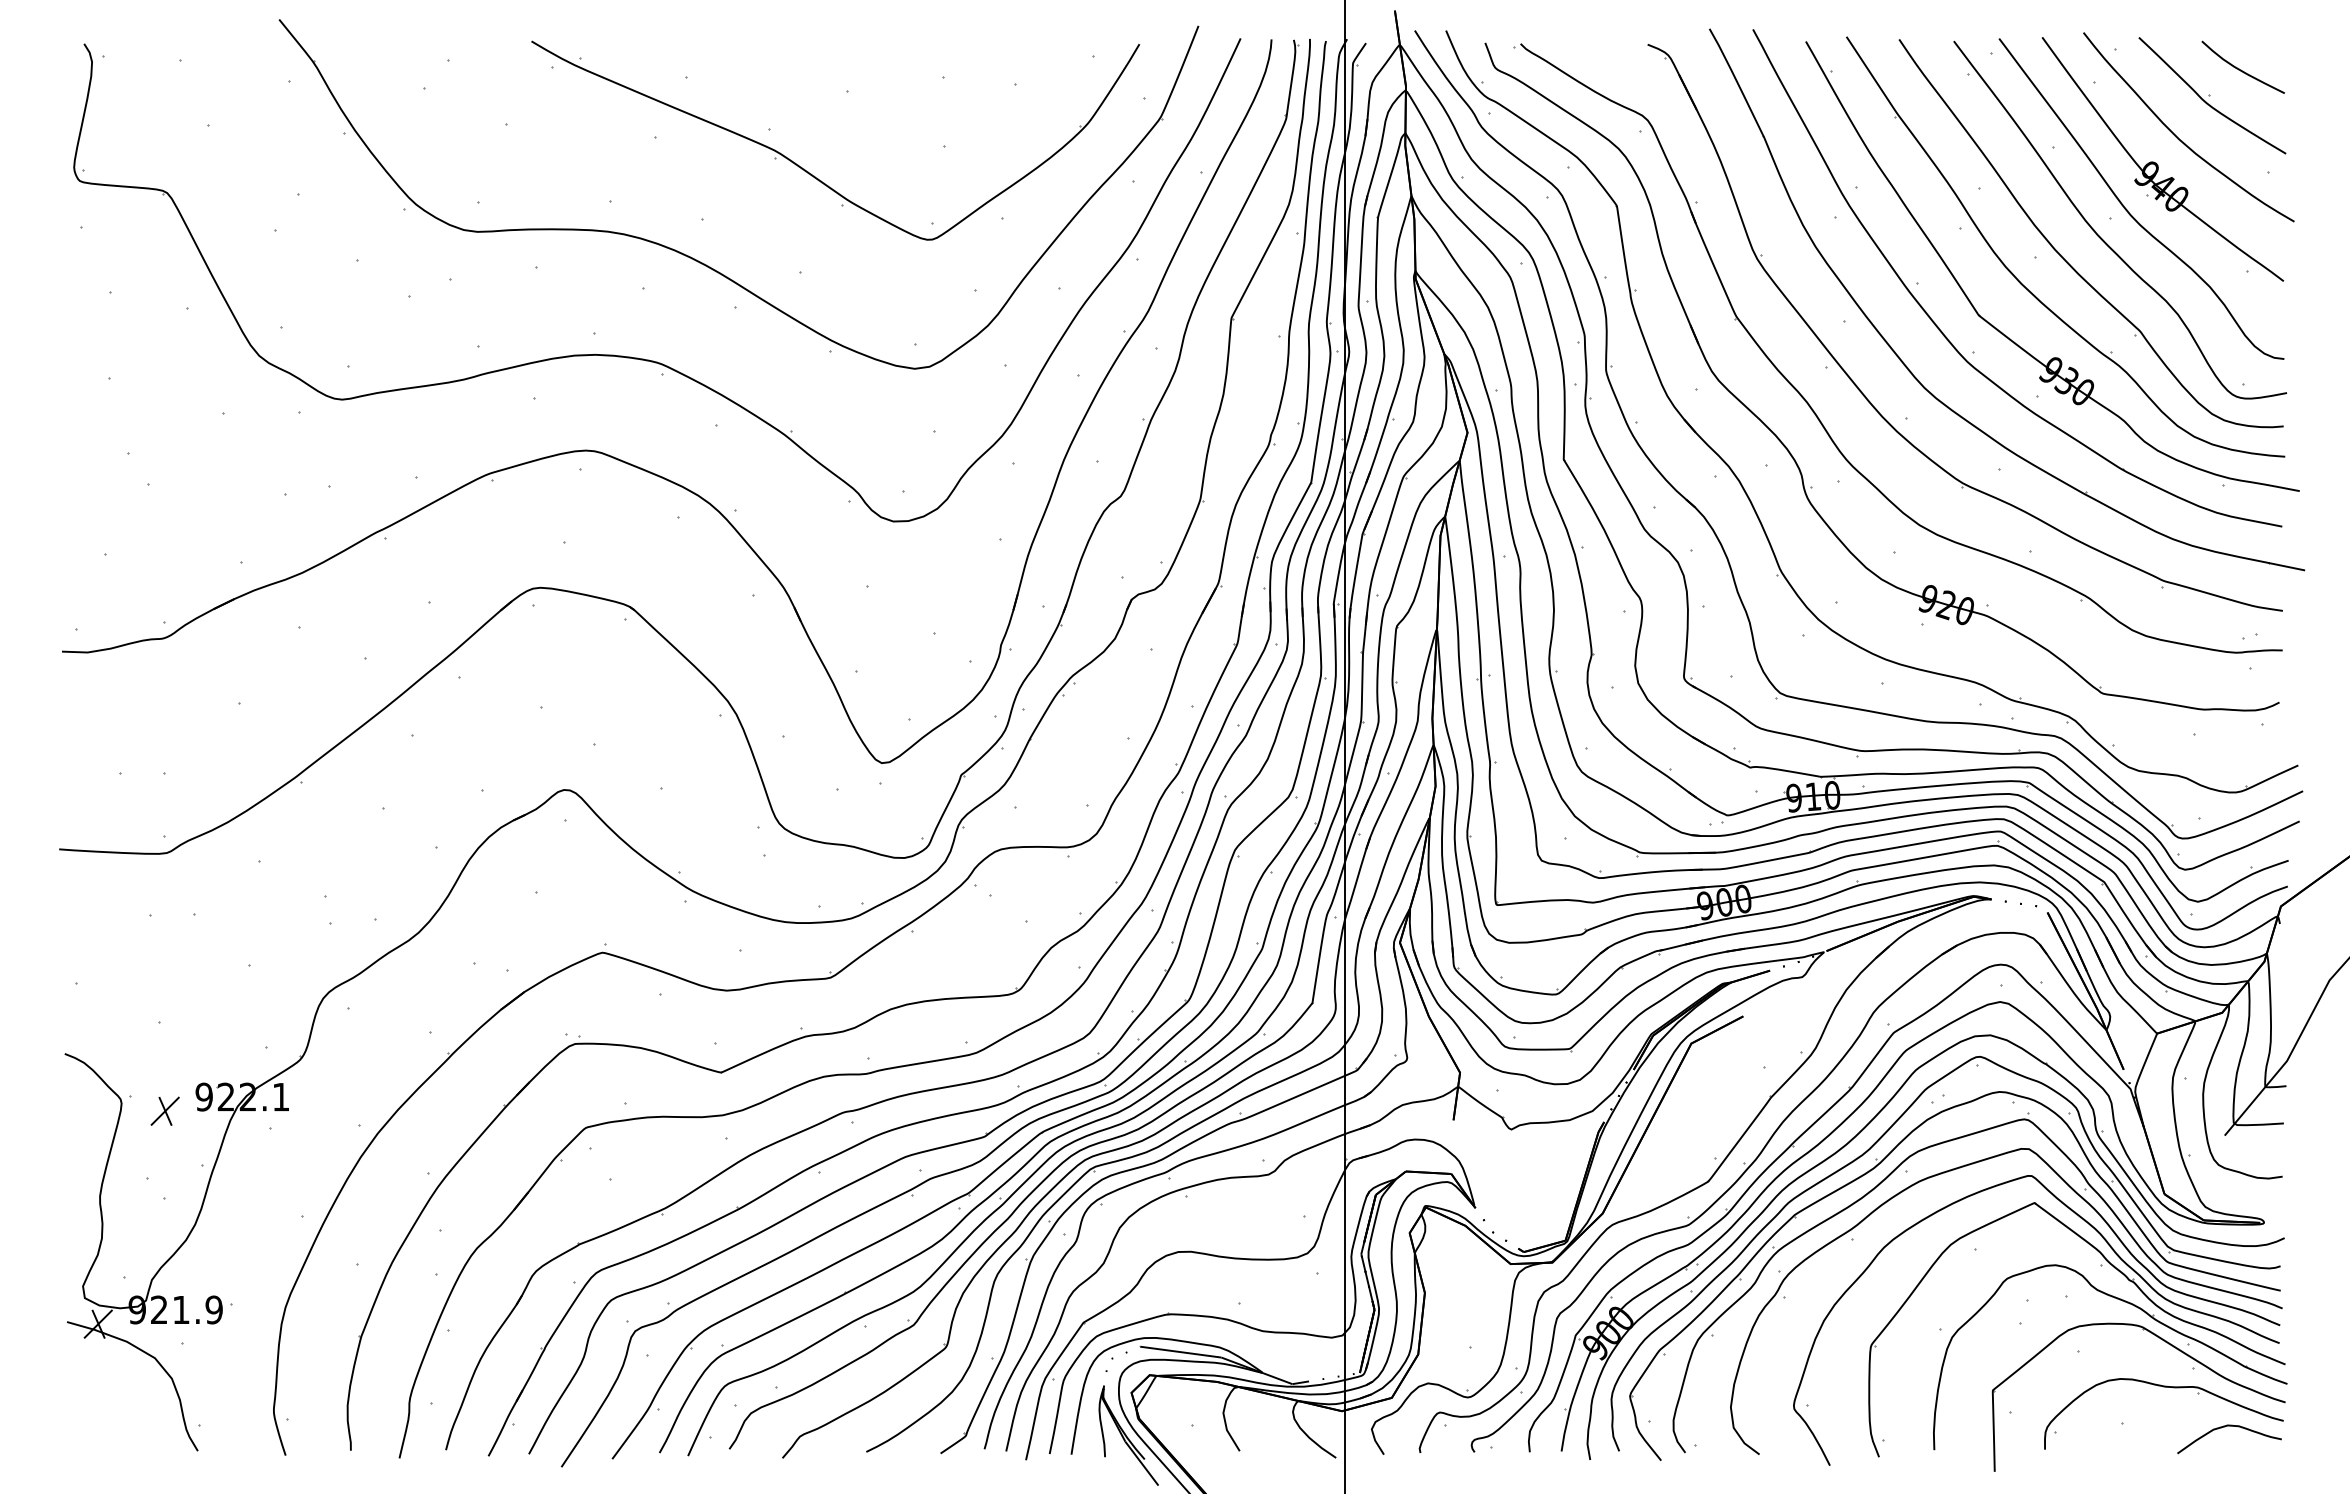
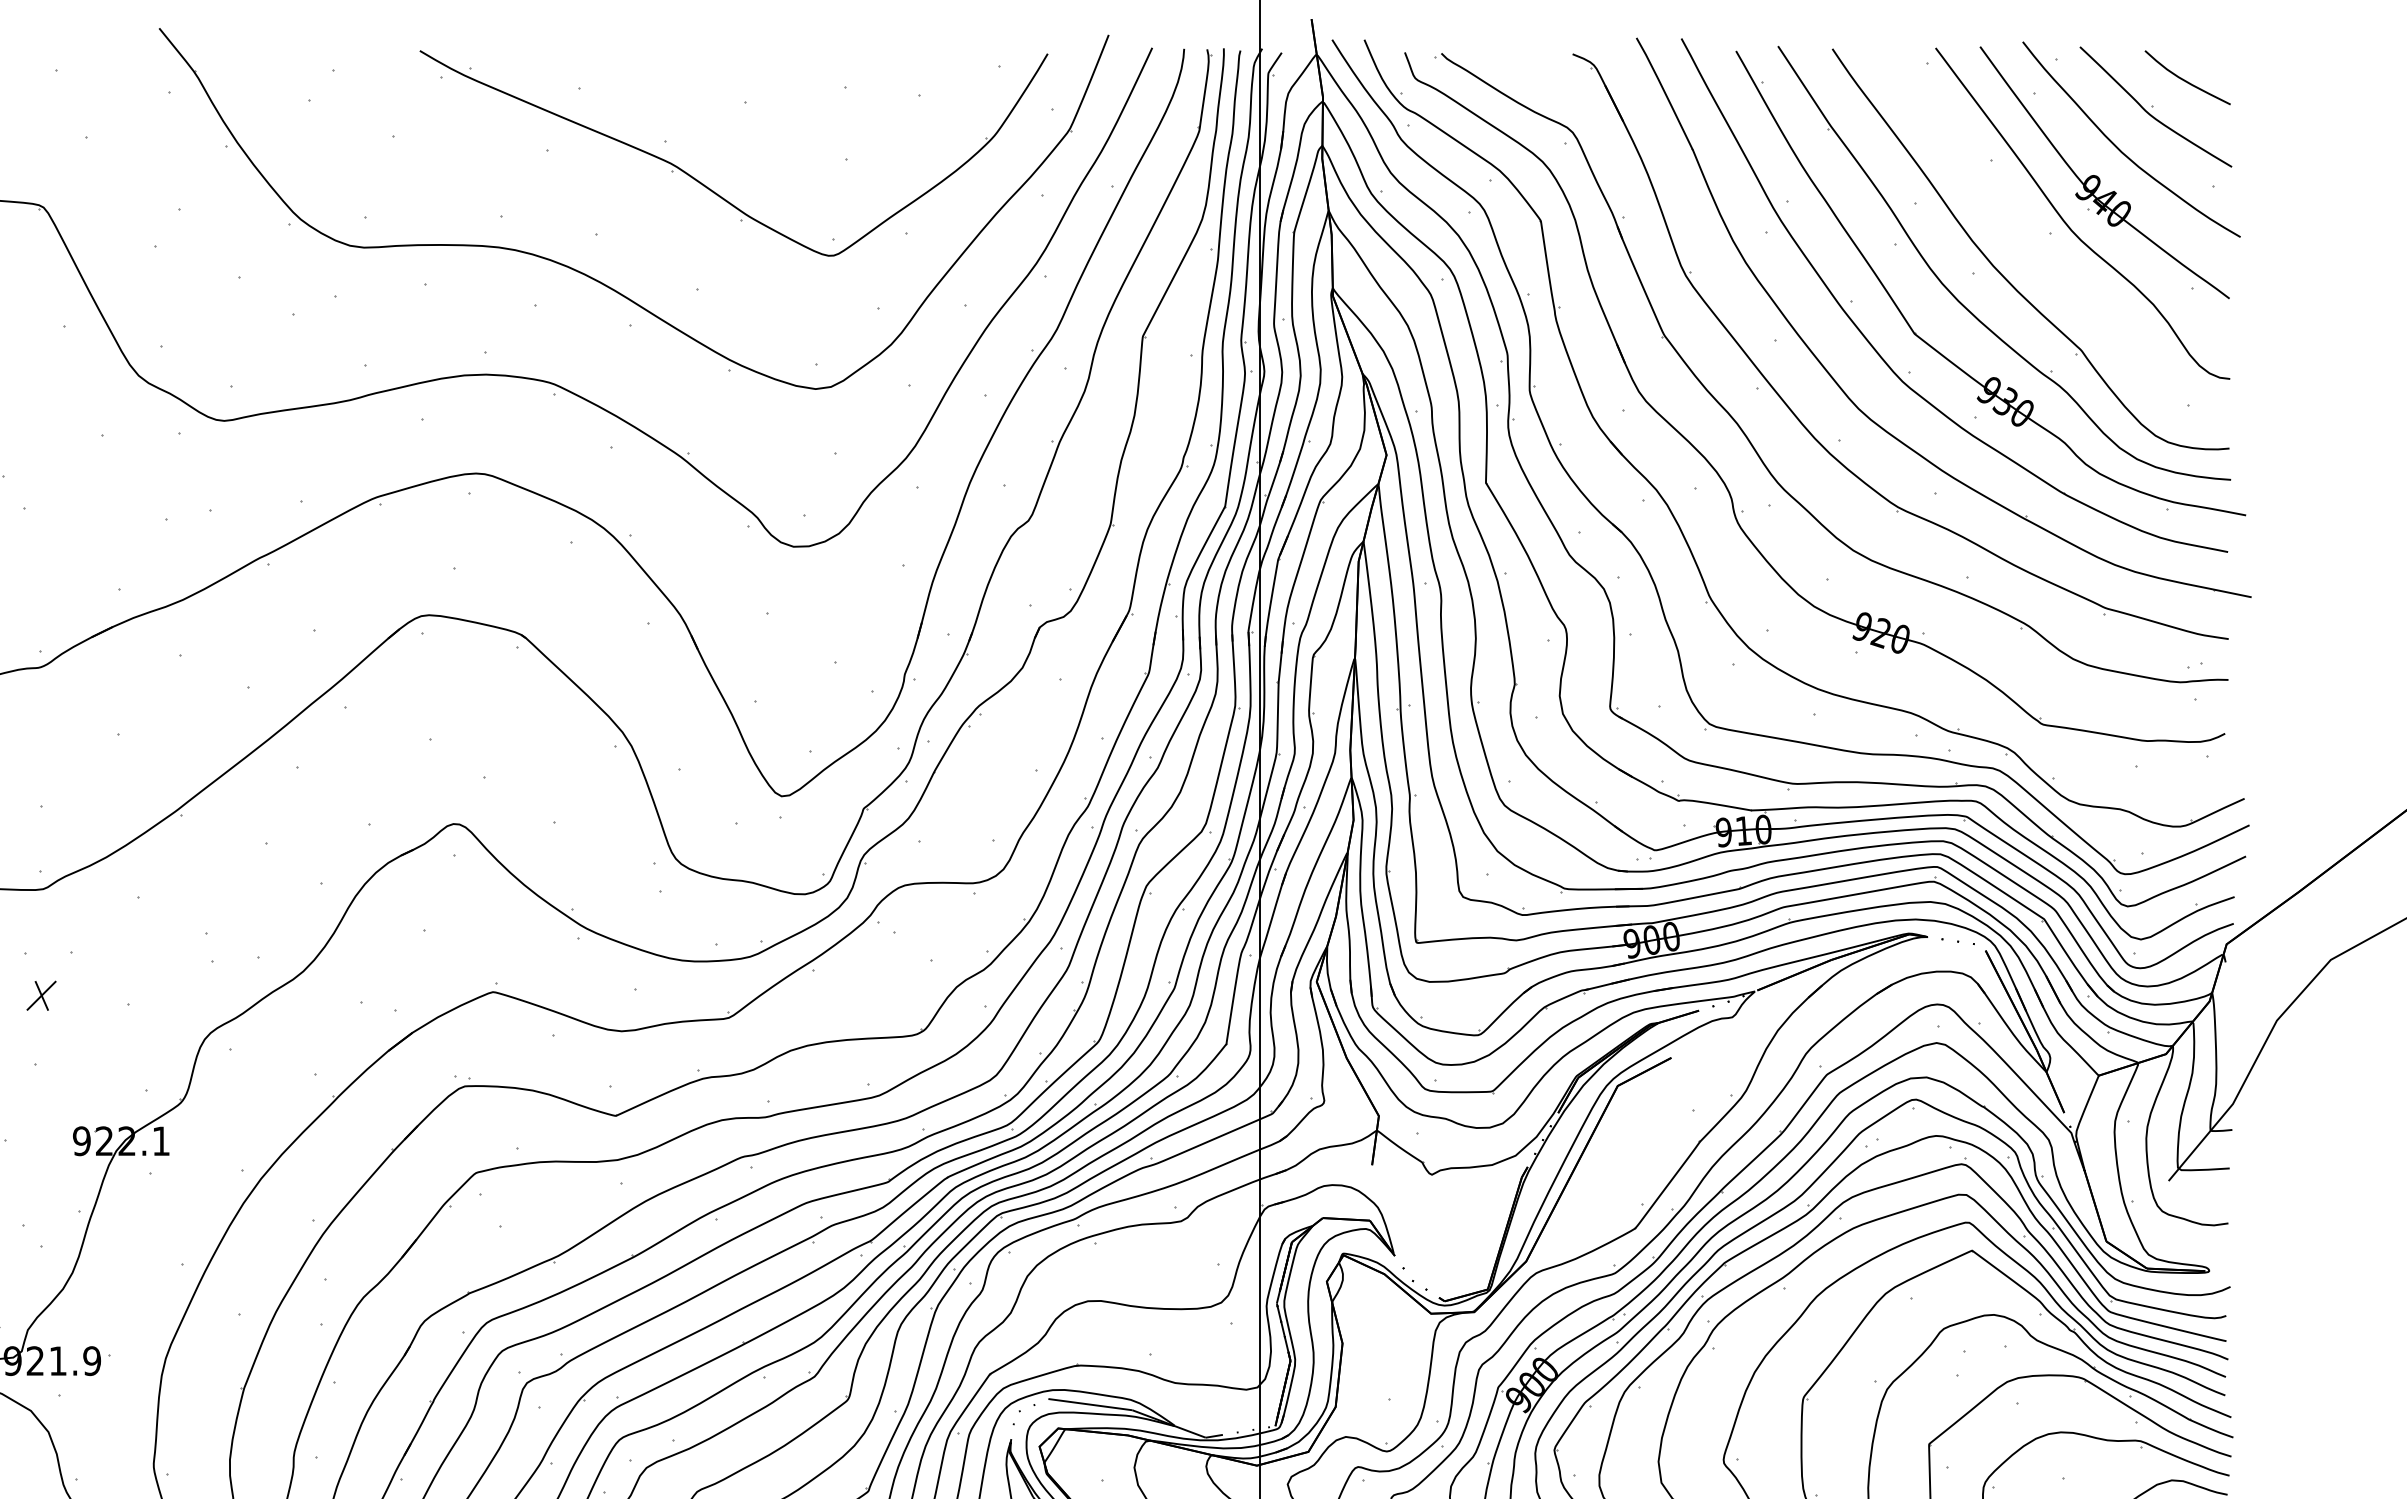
part: (2101, 237) -> (2041, 253), removed
part: (164, 1110) -> (40, 994), moved

